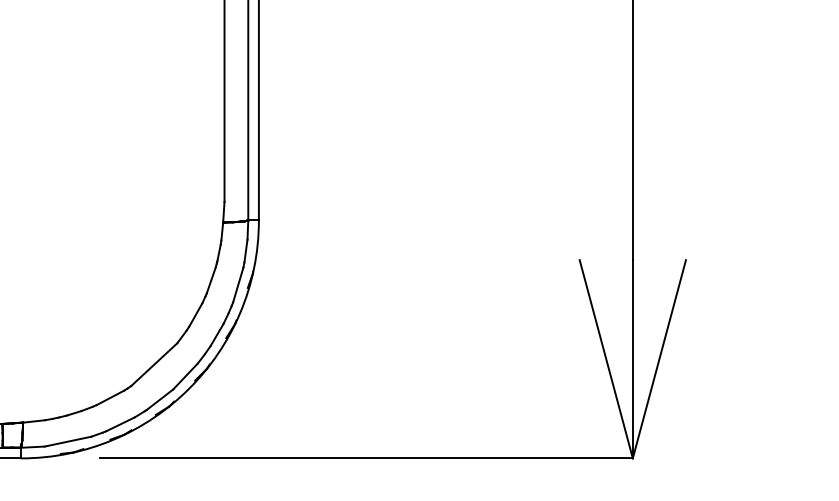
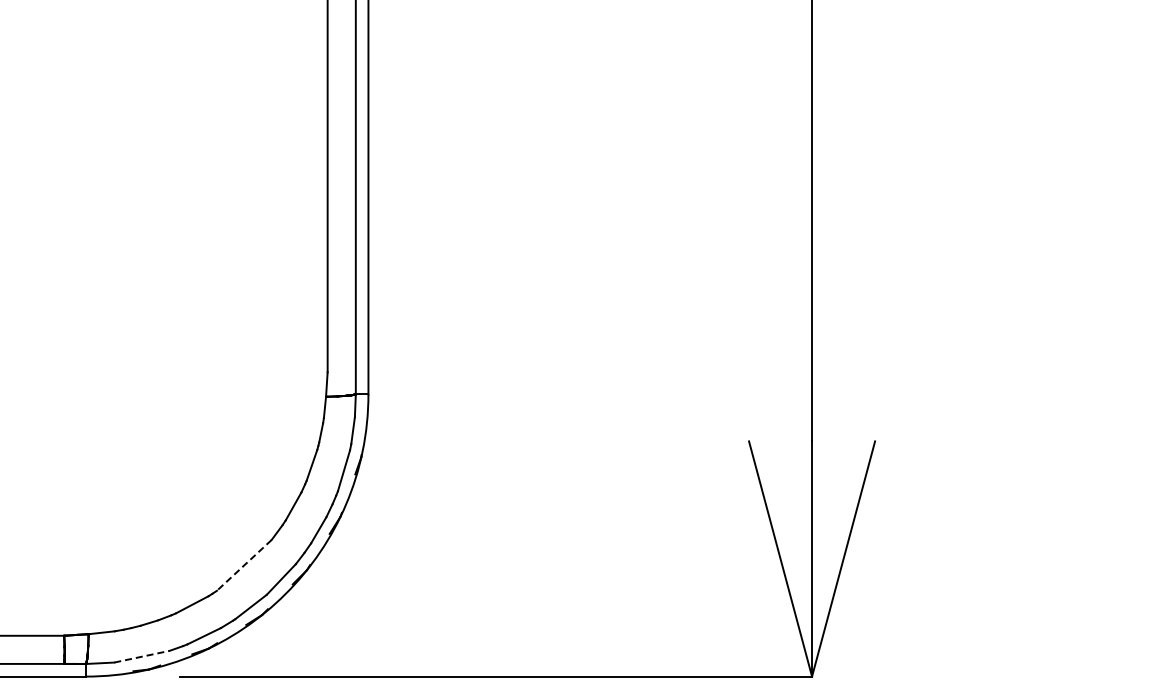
line: (153, 364) -> (243, 565), solid -> dashed
line: (68, 441) -> (142, 656), solid -> dashed

